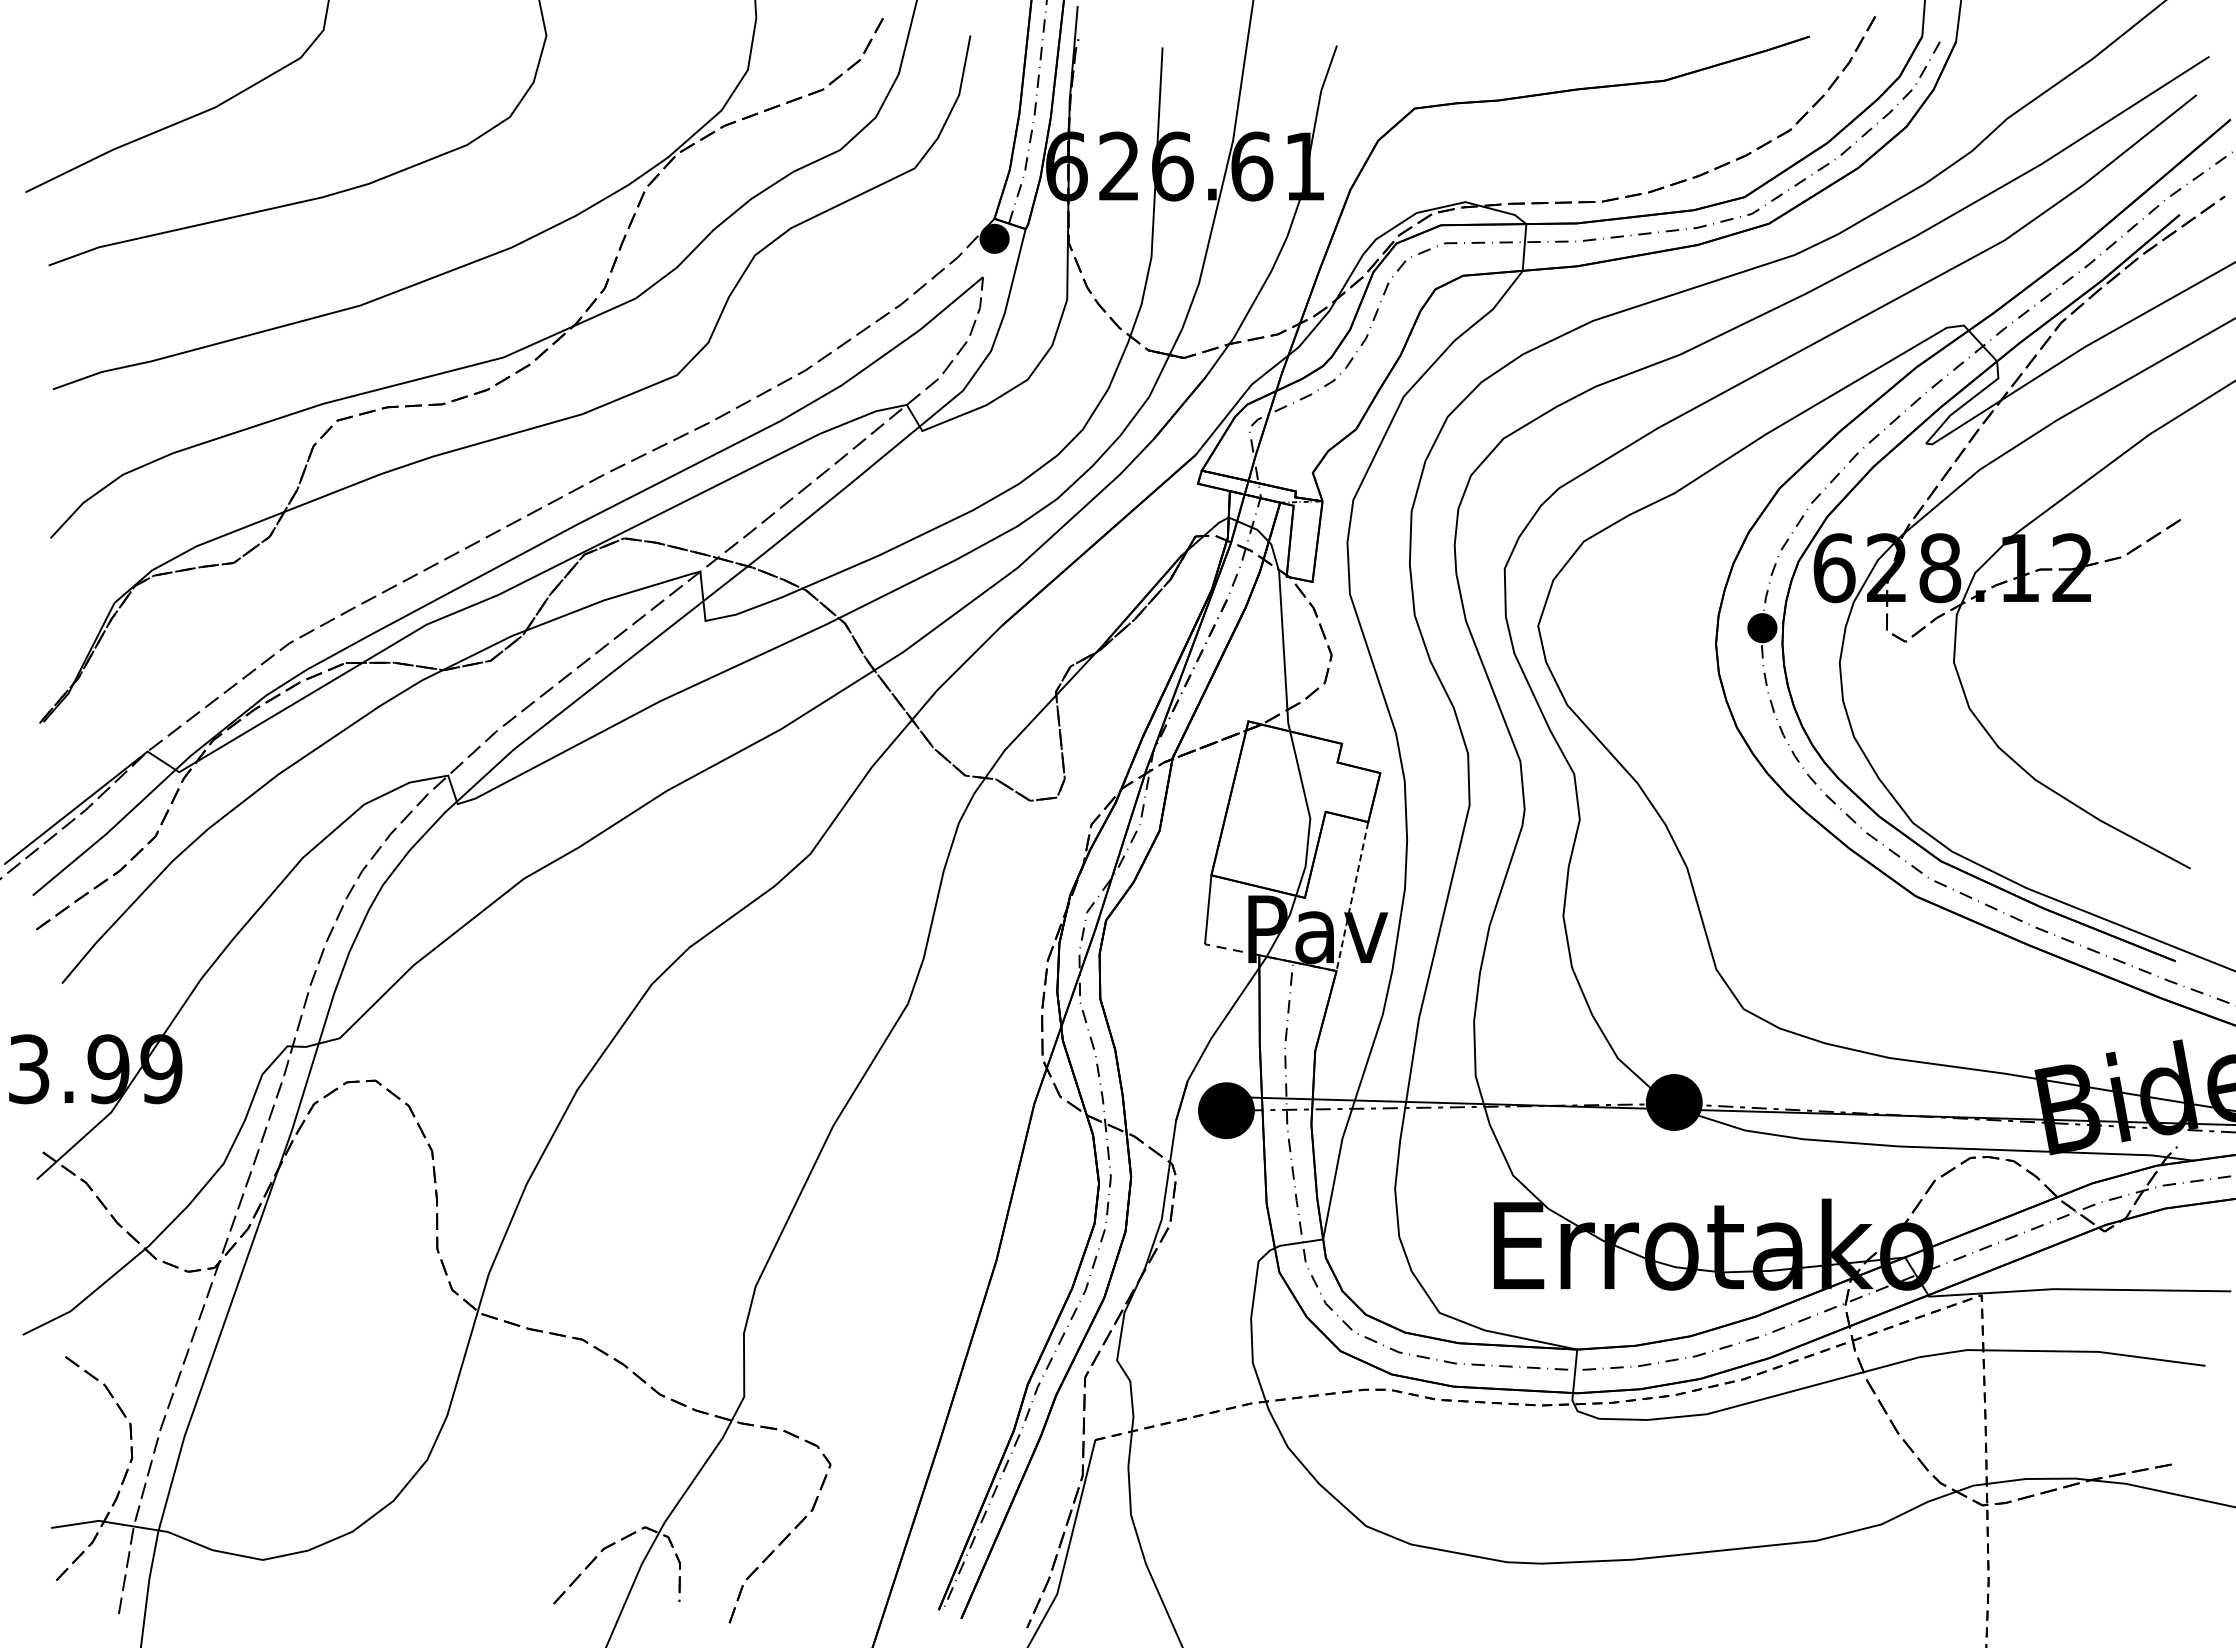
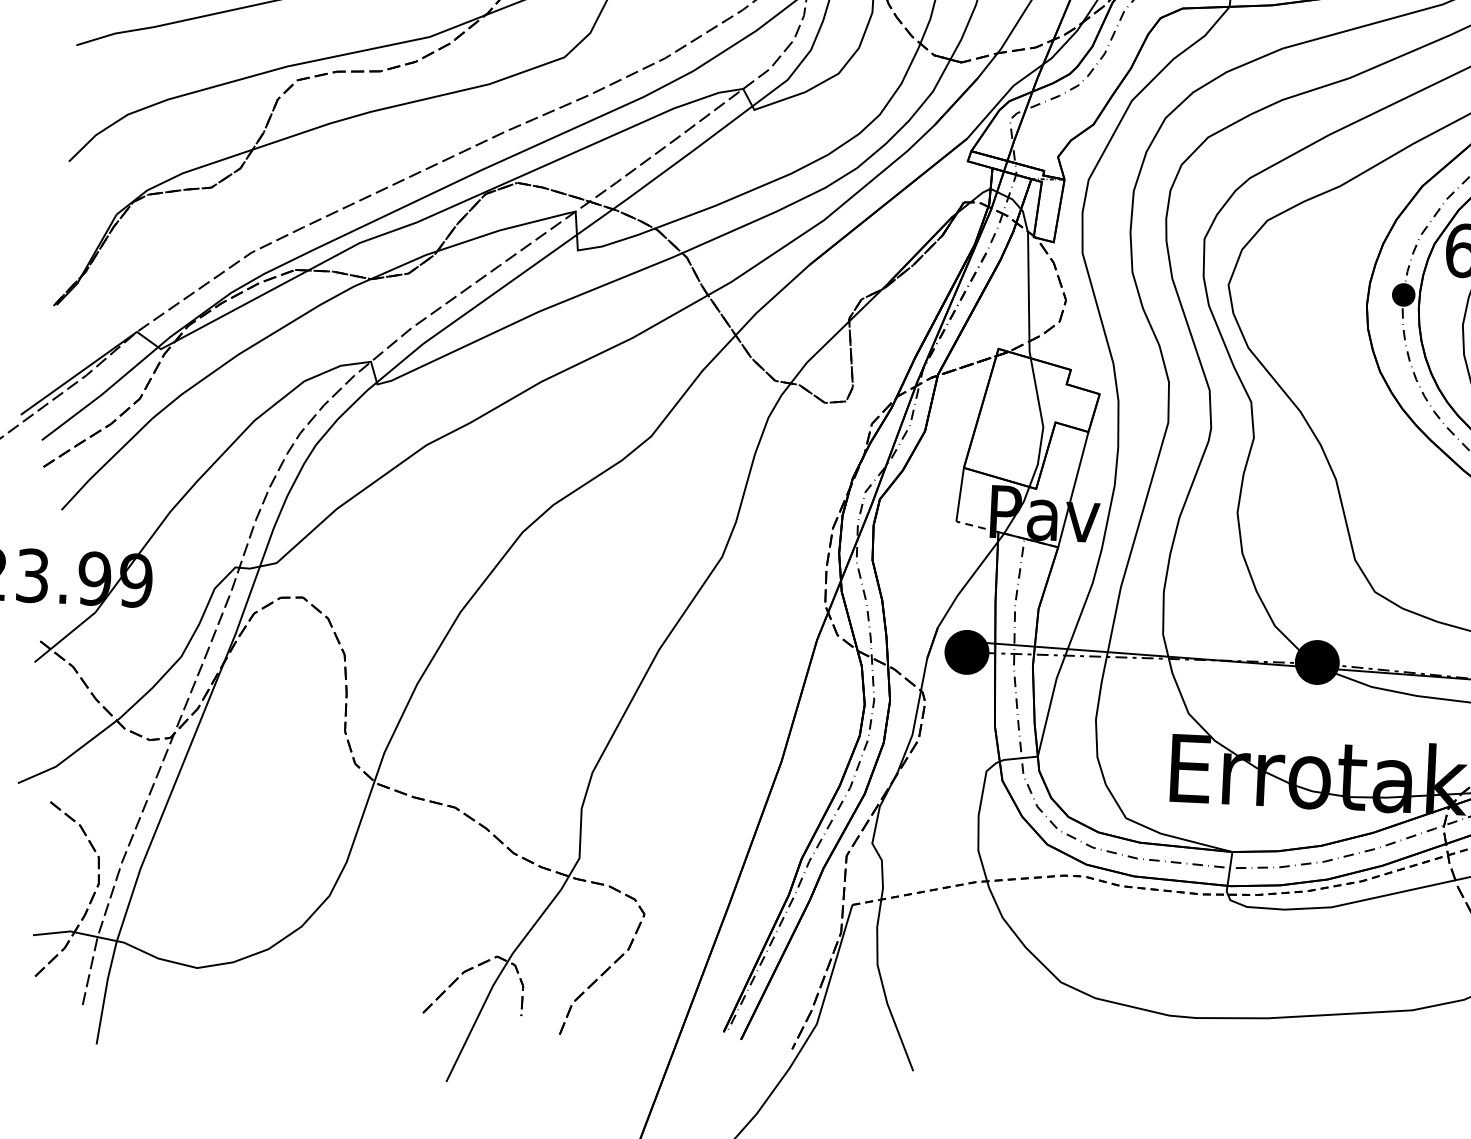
line: (1352, 897) -> (1073, 490), dashed -> solid

